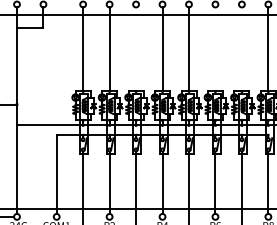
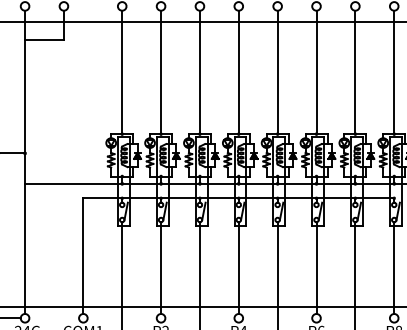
line: (136, 49) -> (200, 72), added
line: (215, 49) -> (316, 72), added
line: (241, 49) -> (354, 72), added

